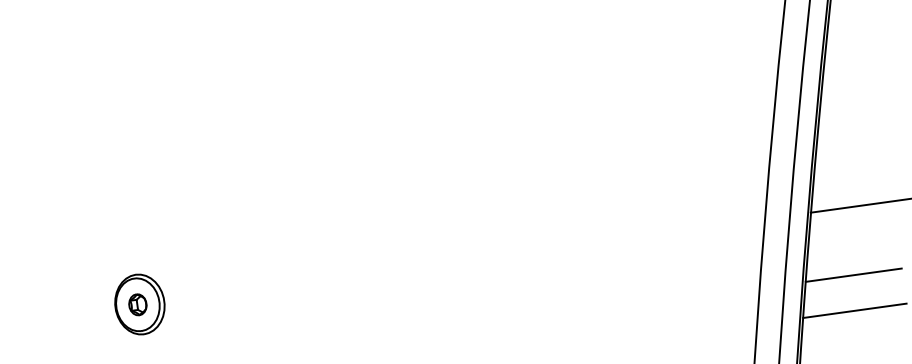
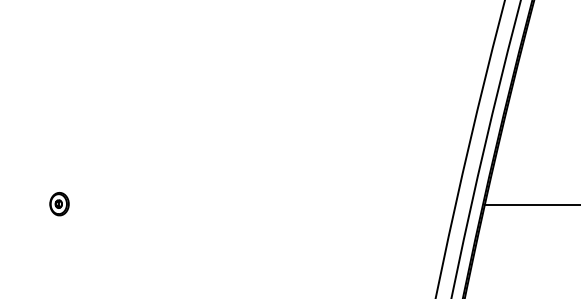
line: (853, 275) -> (505, 247), removed
part: (139, 303) -> (59, 203), size x0.6
line: (854, 310) -> (503, 269), removed

